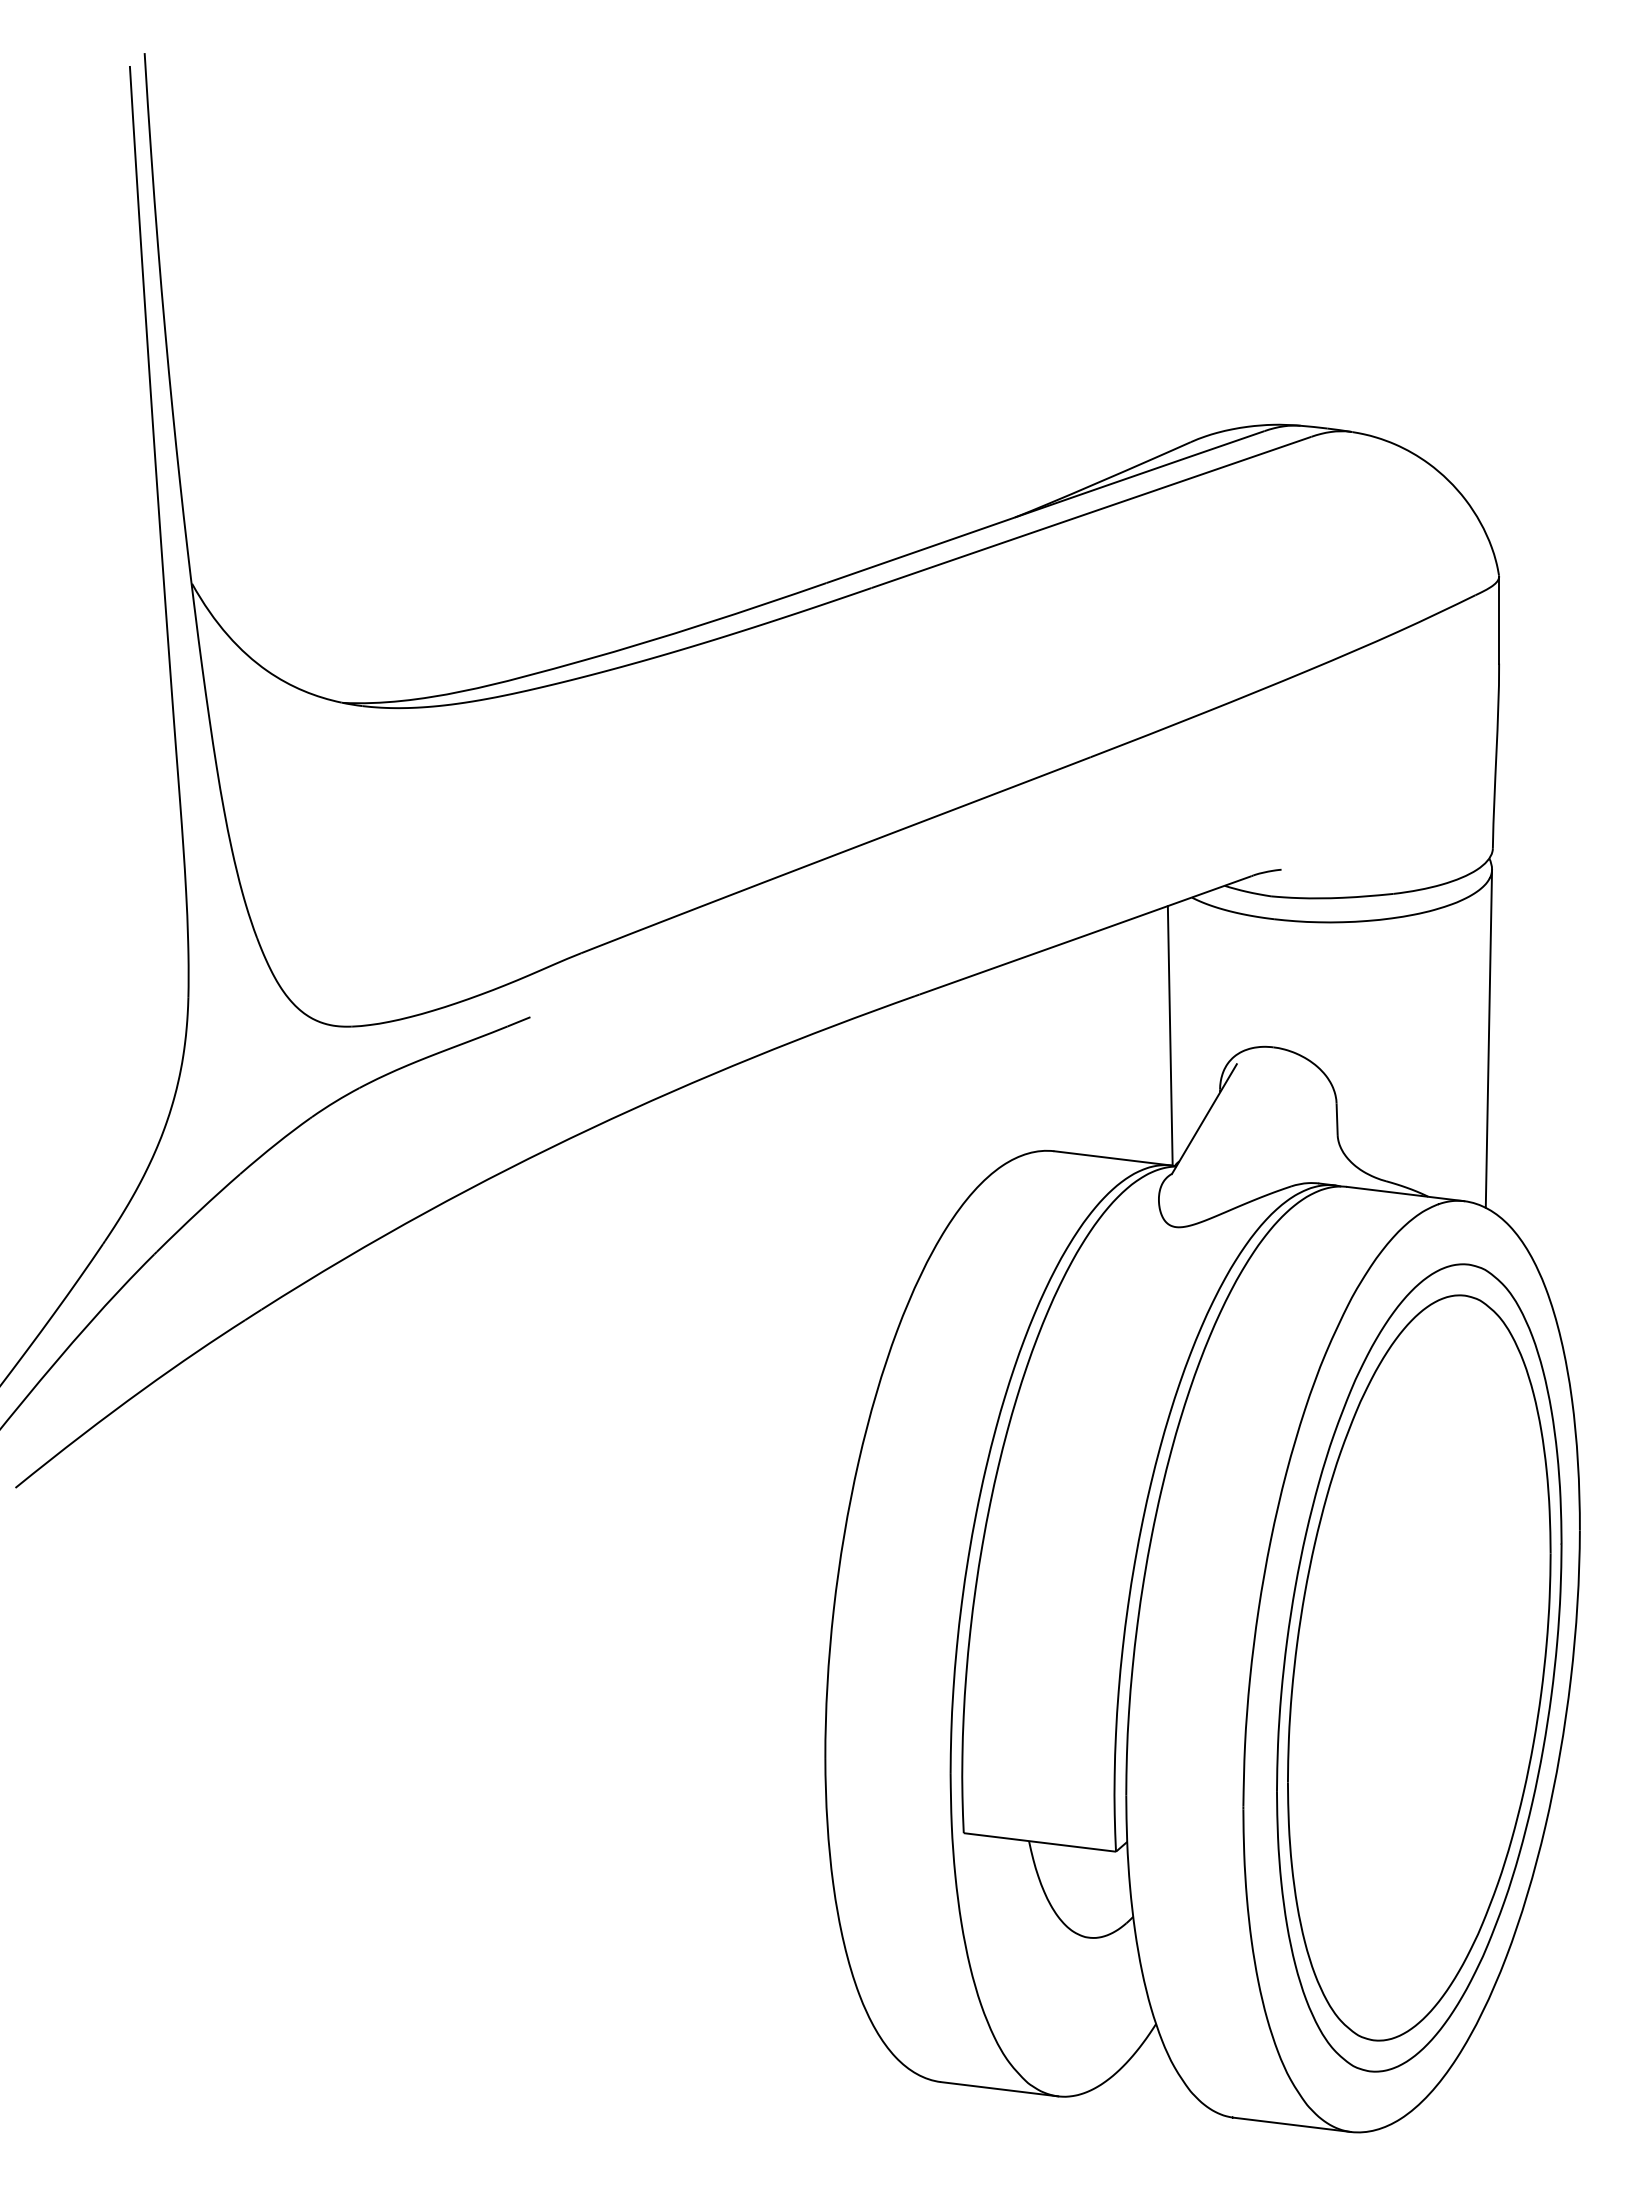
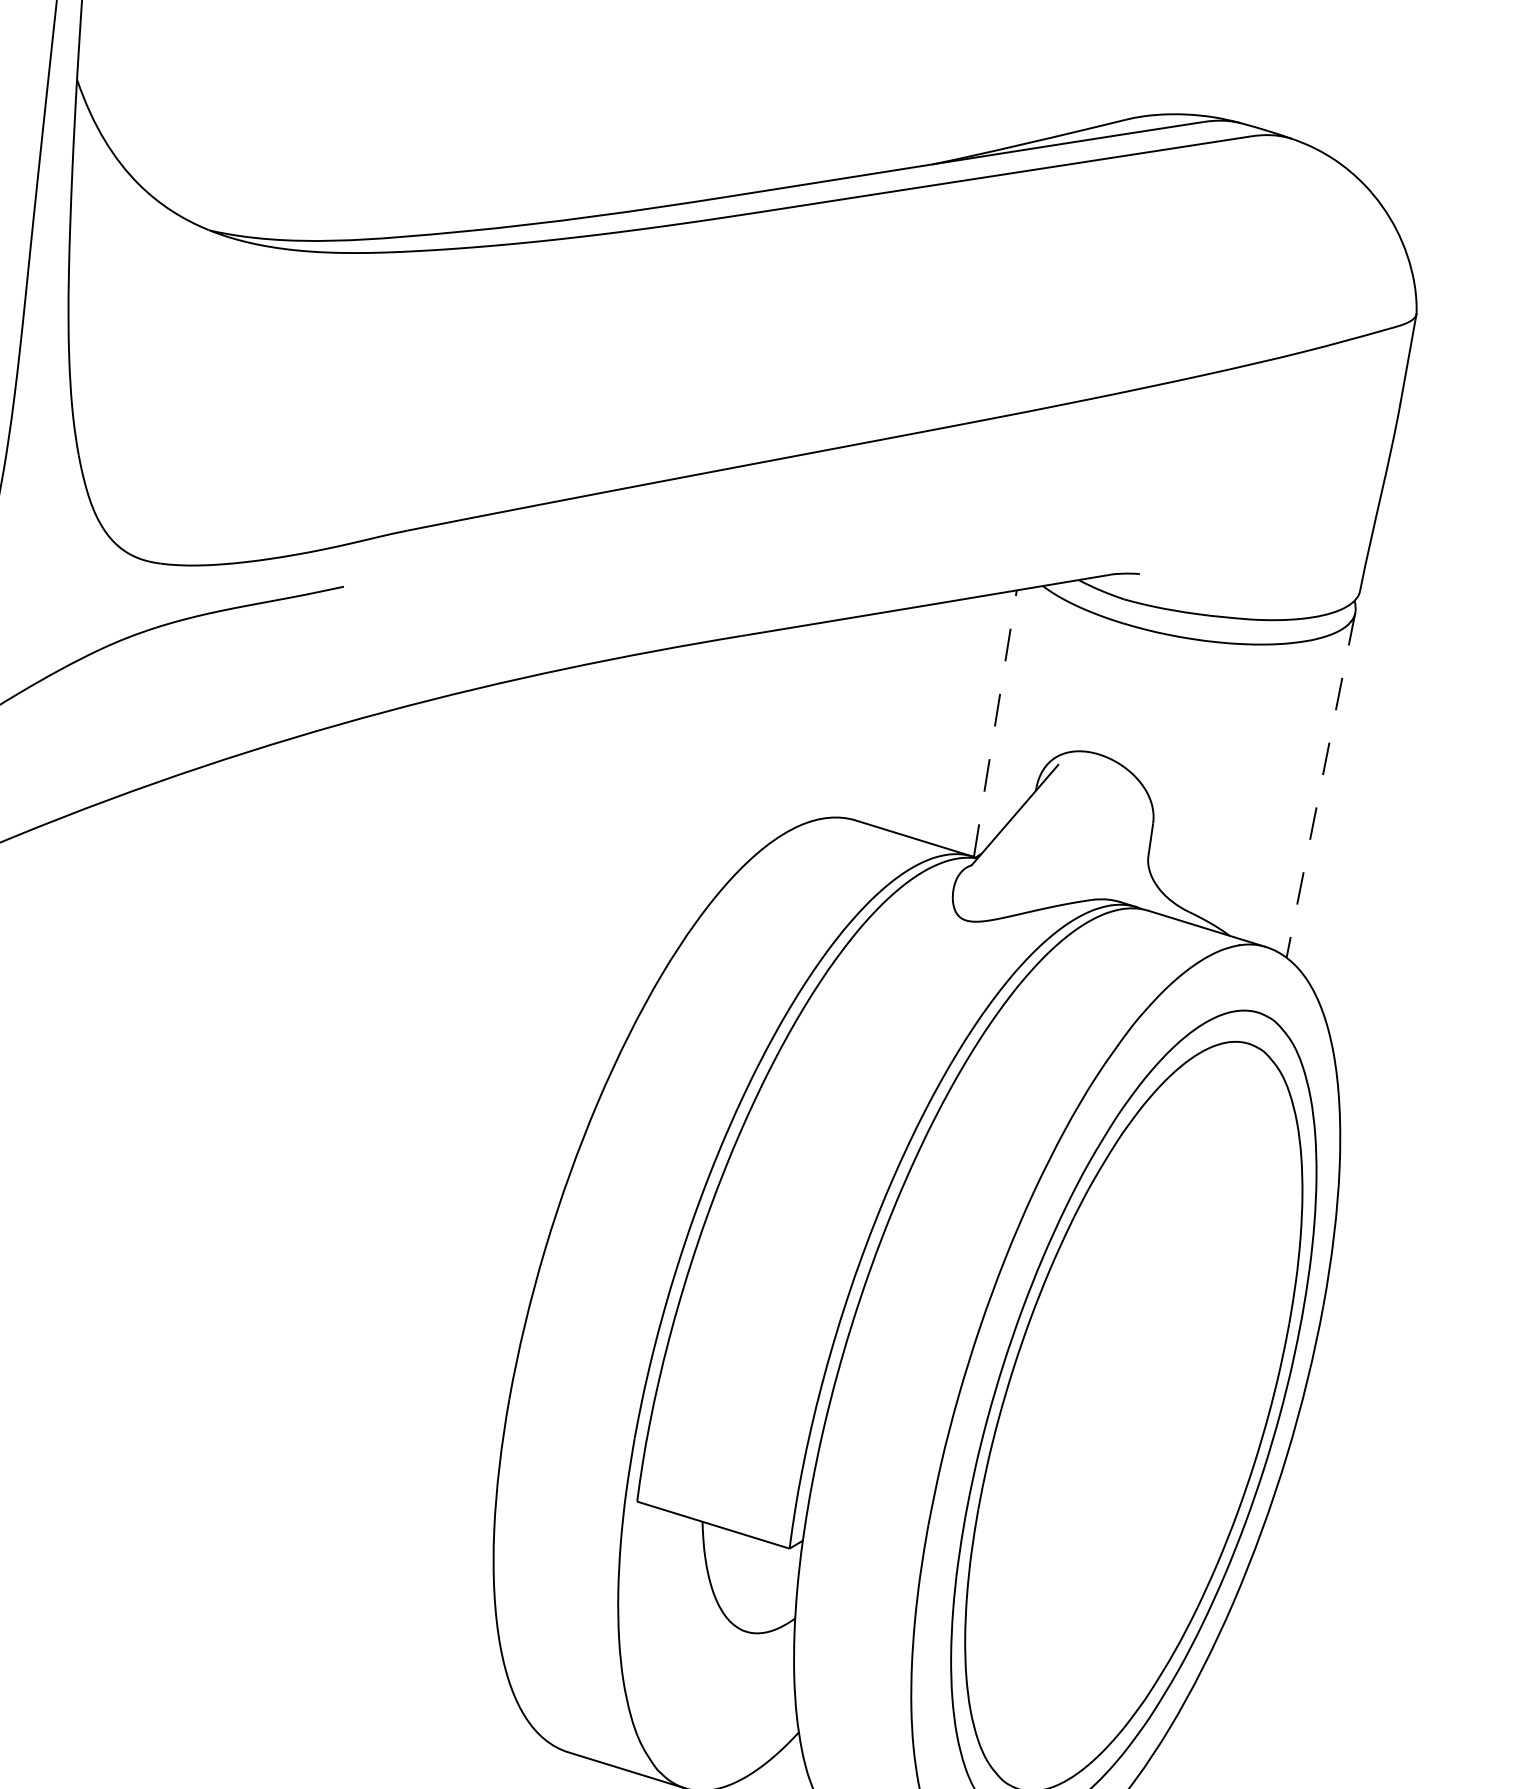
line: (1170, 1035) -> (995, 723), solid -> dashed
line: (1488, 1038) -> (1320, 784), solid -> dashed

